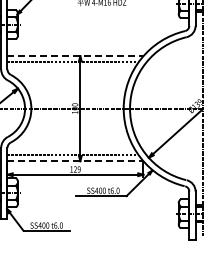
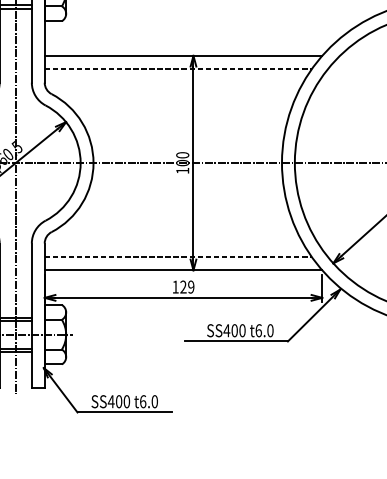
line: (75, 56) -> (183, 56), dashed -> solid
line: (75, 161) -> (183, 270), dashed -> solid

